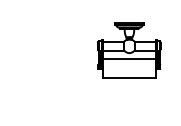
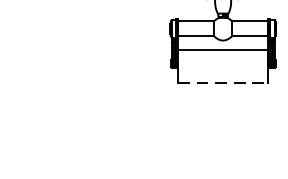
line: (129, 78) -> (223, 83), solid -> dashed

